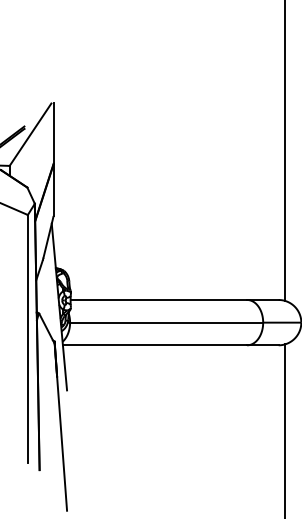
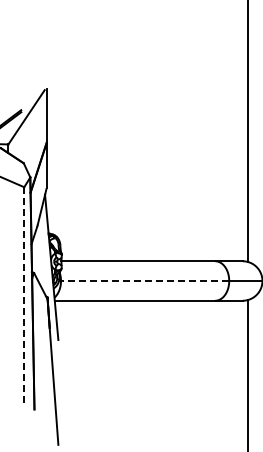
line: (165, 323) -> (144, 281), solid -> dashed
line: (28, 339) -> (24, 295), solid -> dashed

